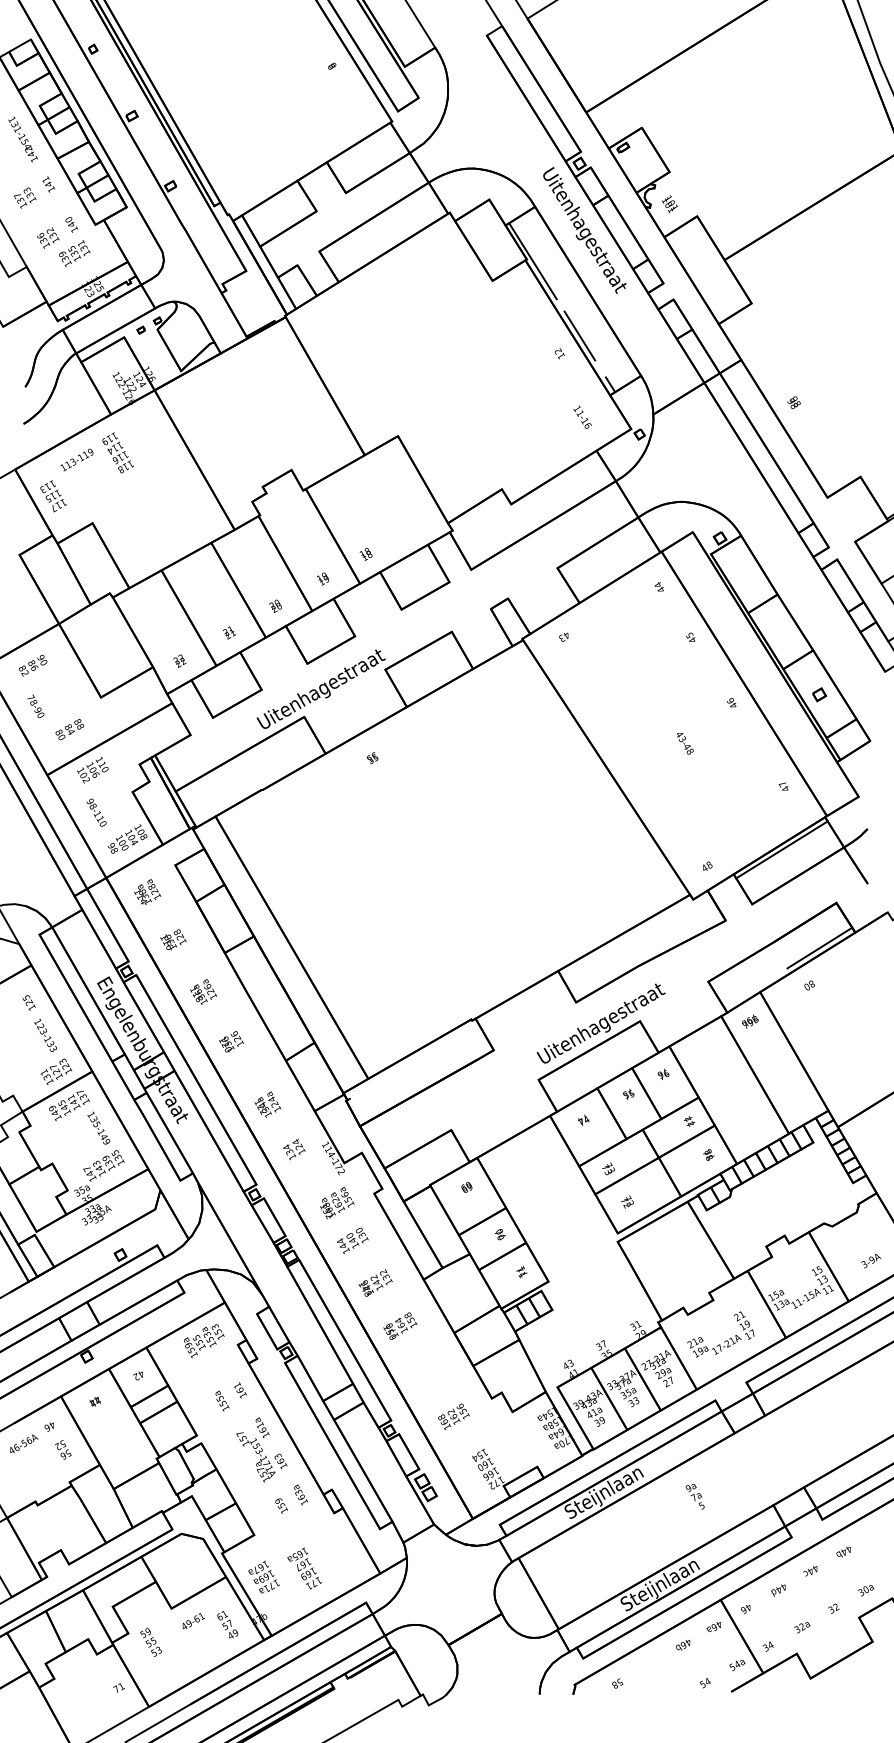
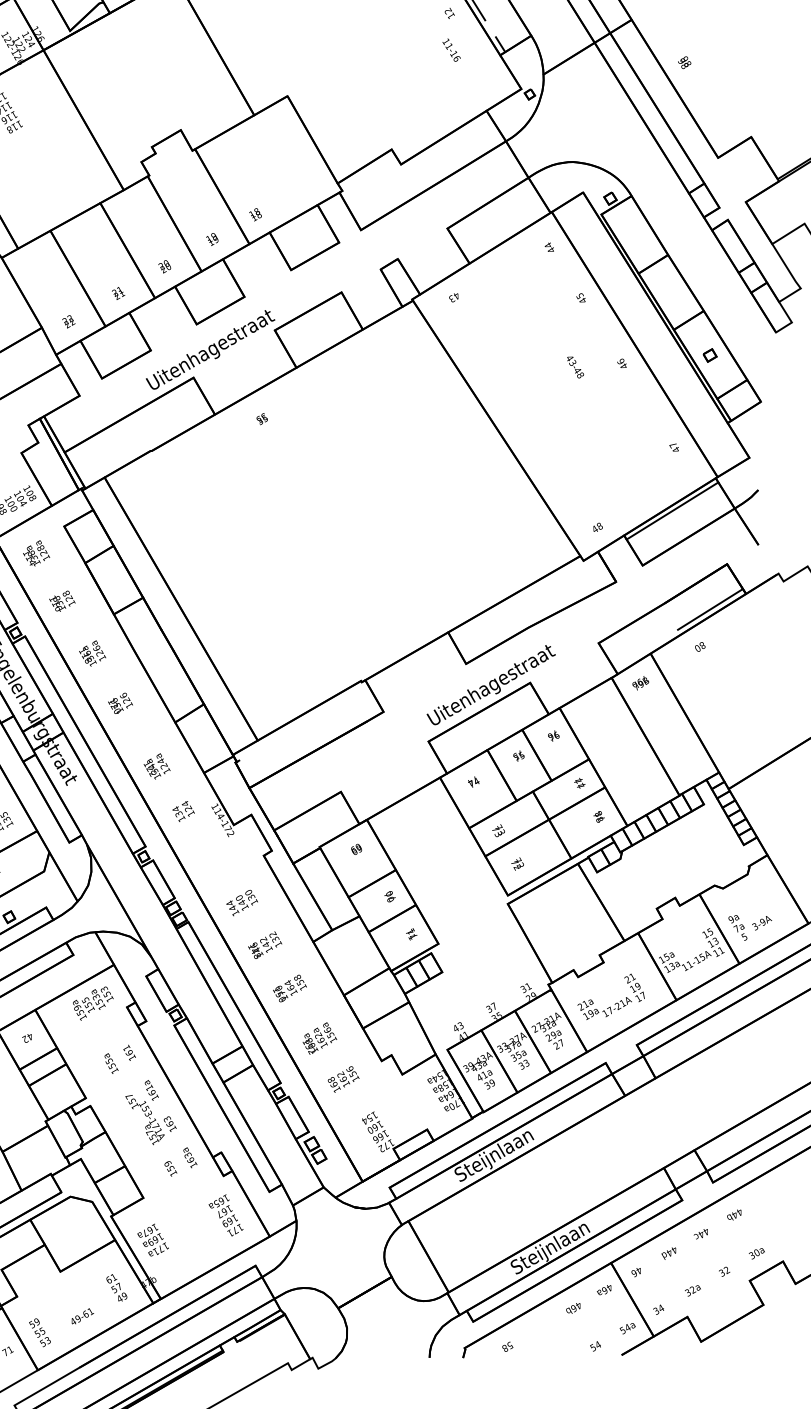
text: (582, 416) -> (451, 49), moved
text: (685, 743) -> (575, 367), moved
text: (337, 1202) -> (320, 1037), moved
text: (694, 1496) -> (737, 927), moved
text: (304, 1568) -> (225, 1215), moved
text: (193, 1620) -> (82, 1315), moved
text: (150, 1642) -> (39, 1332), moved

